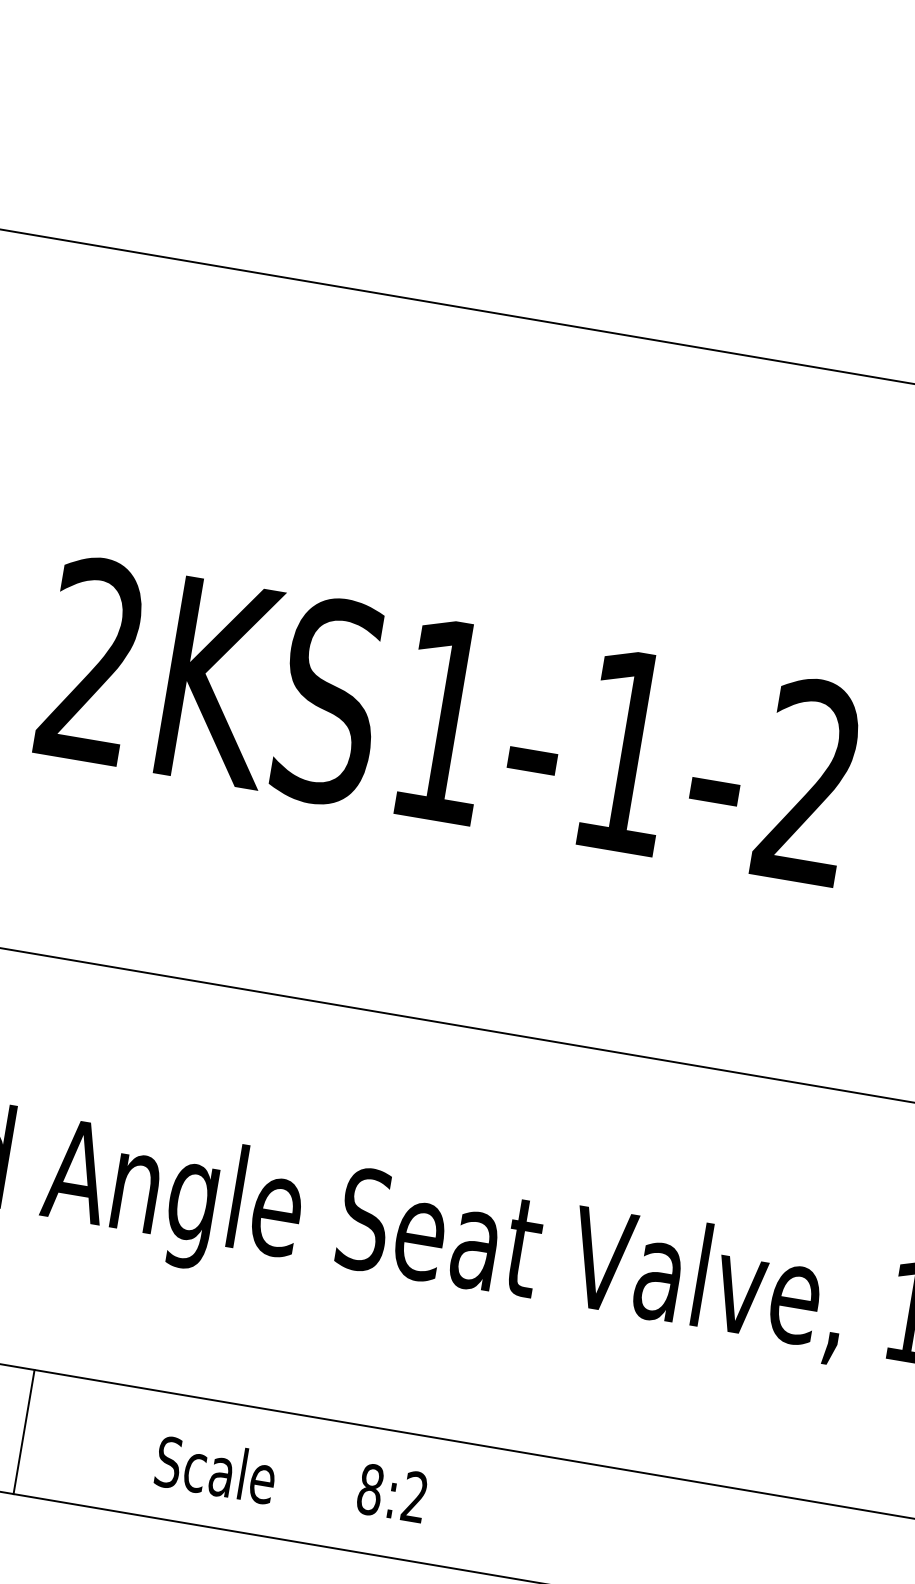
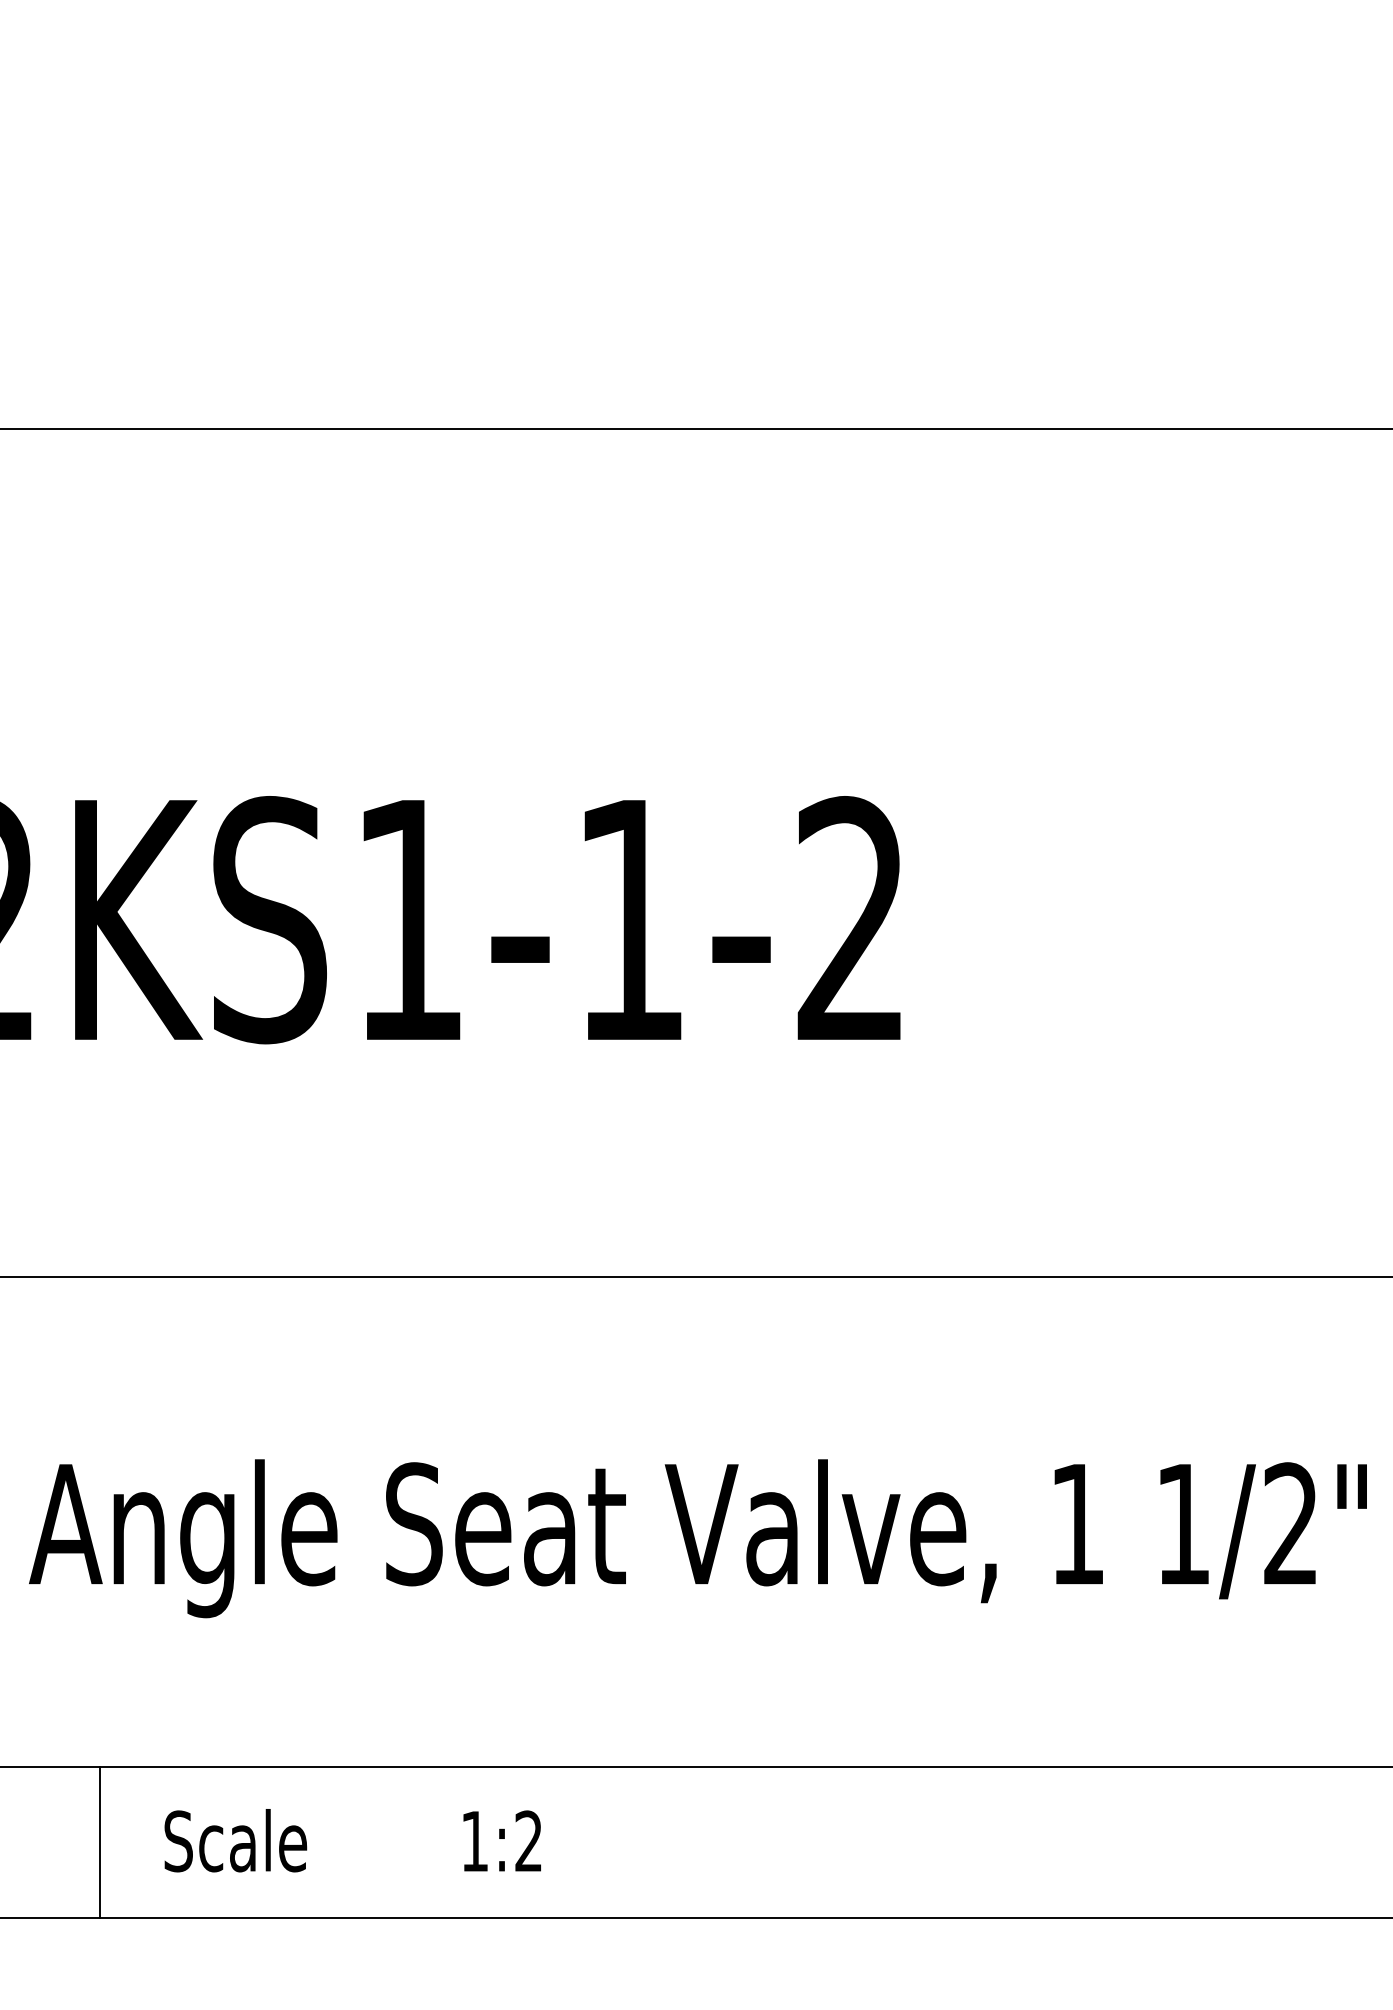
line: (23, 1431) -> (99, 1842), moved
text: (215, 1469) -> (235, 1840), moved
text: (370, 1489) -> (474, 1841), 8:2 -> 1:2

